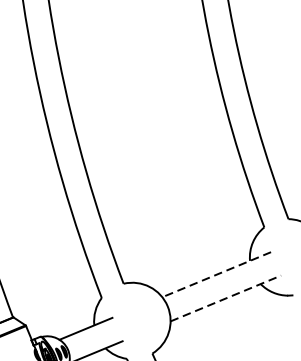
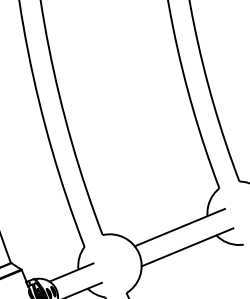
line: (216, 274) -> (179, 227), dashed -> solid
line: (225, 298) -> (187, 247), dashed -> solid

